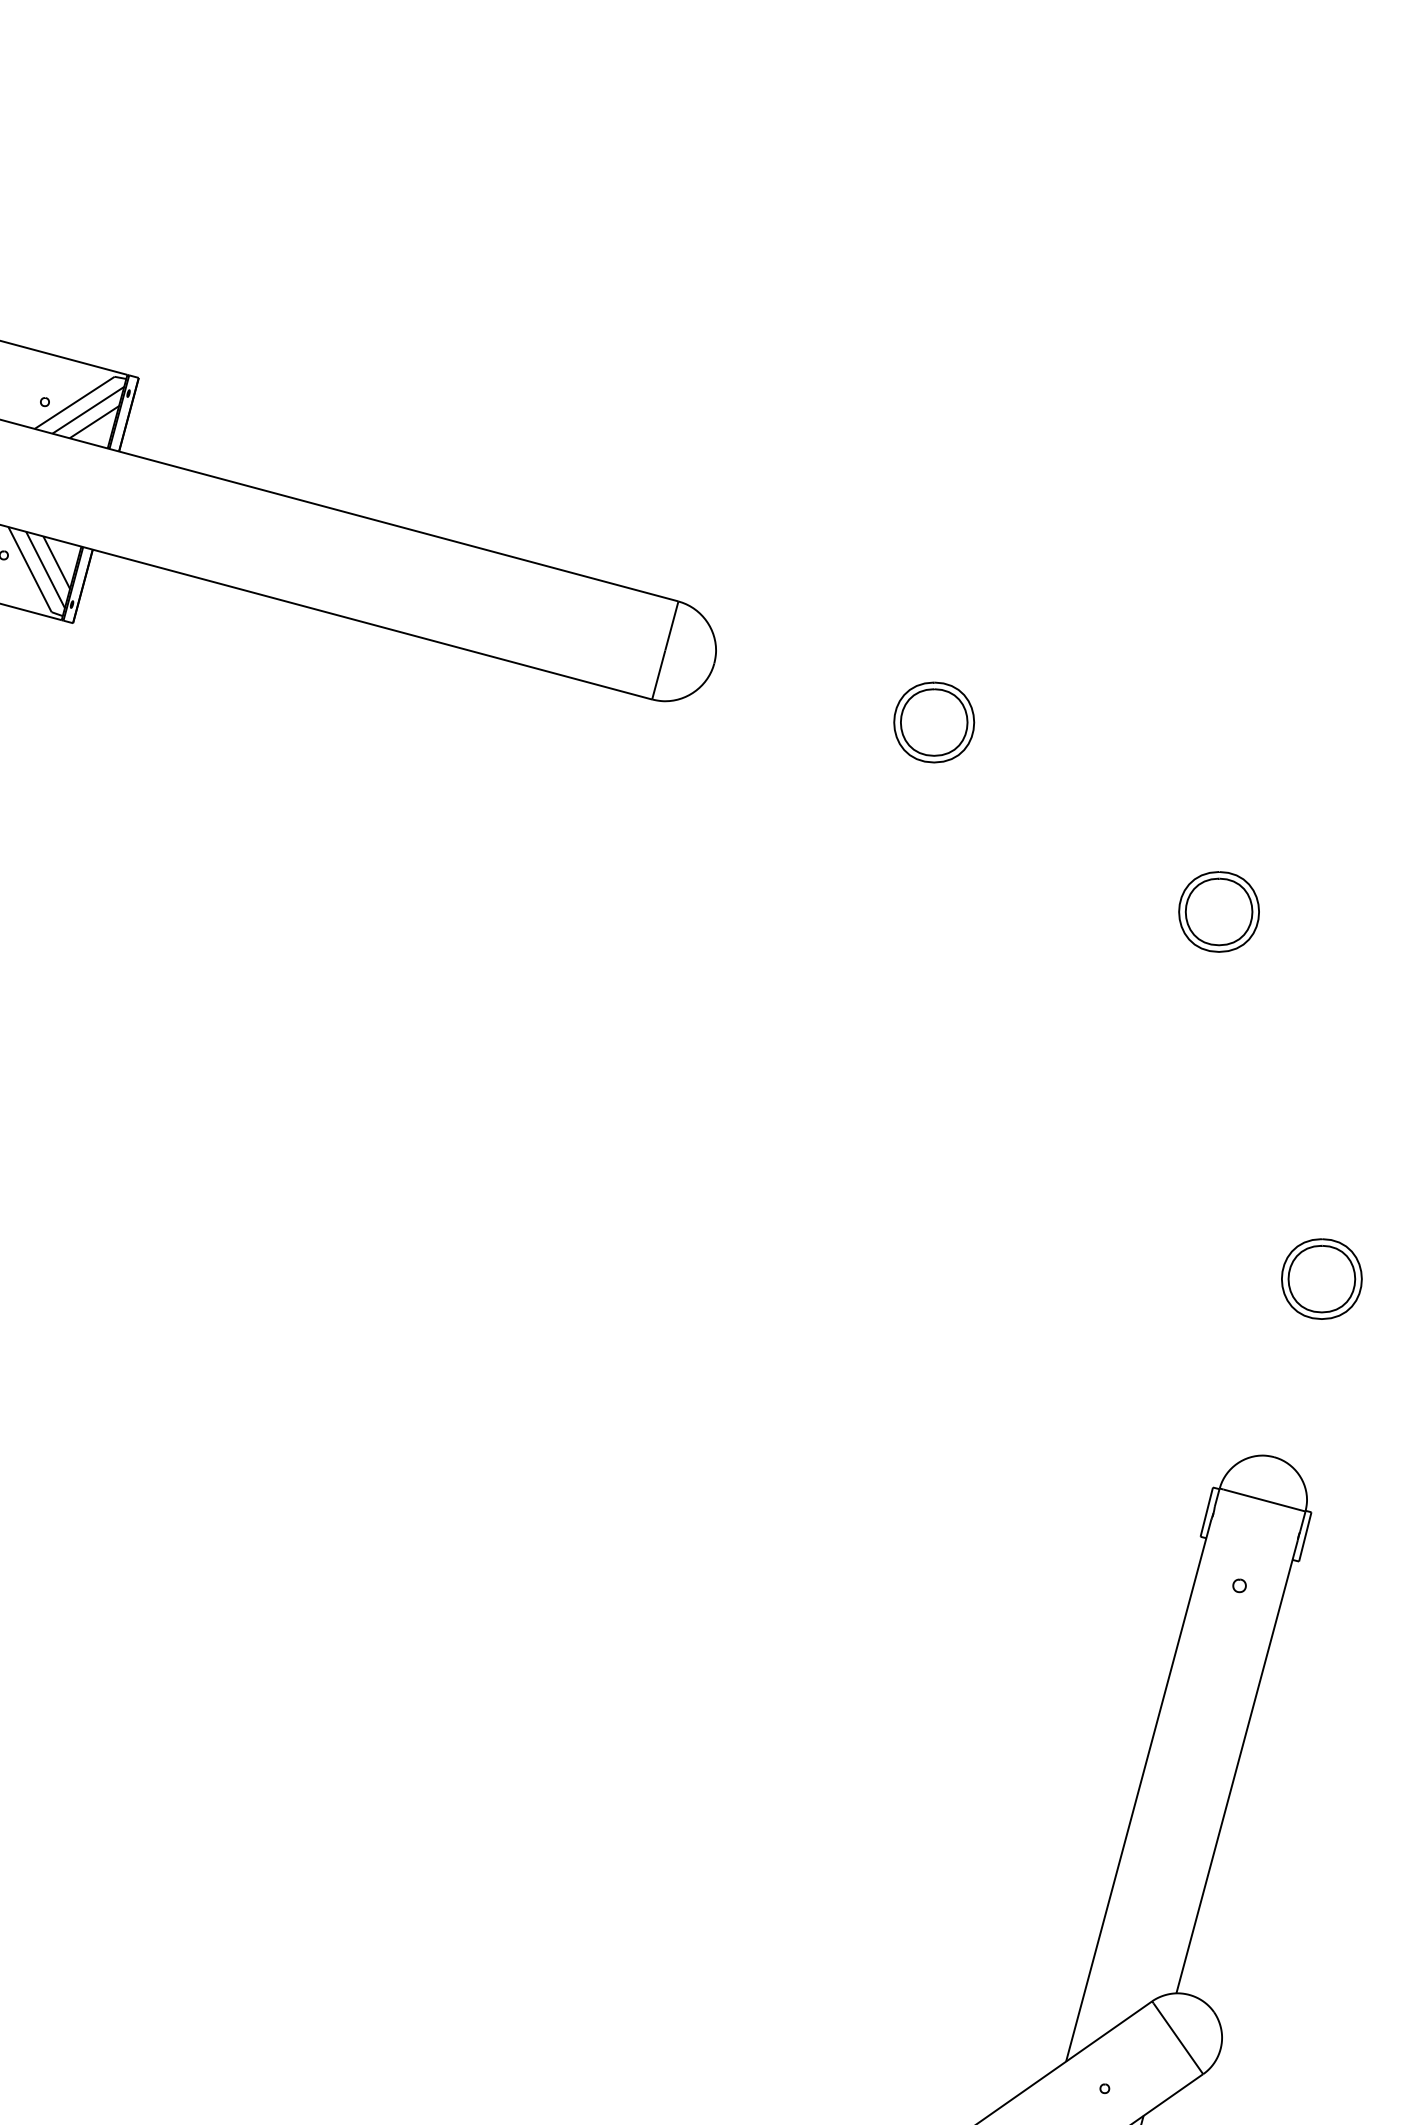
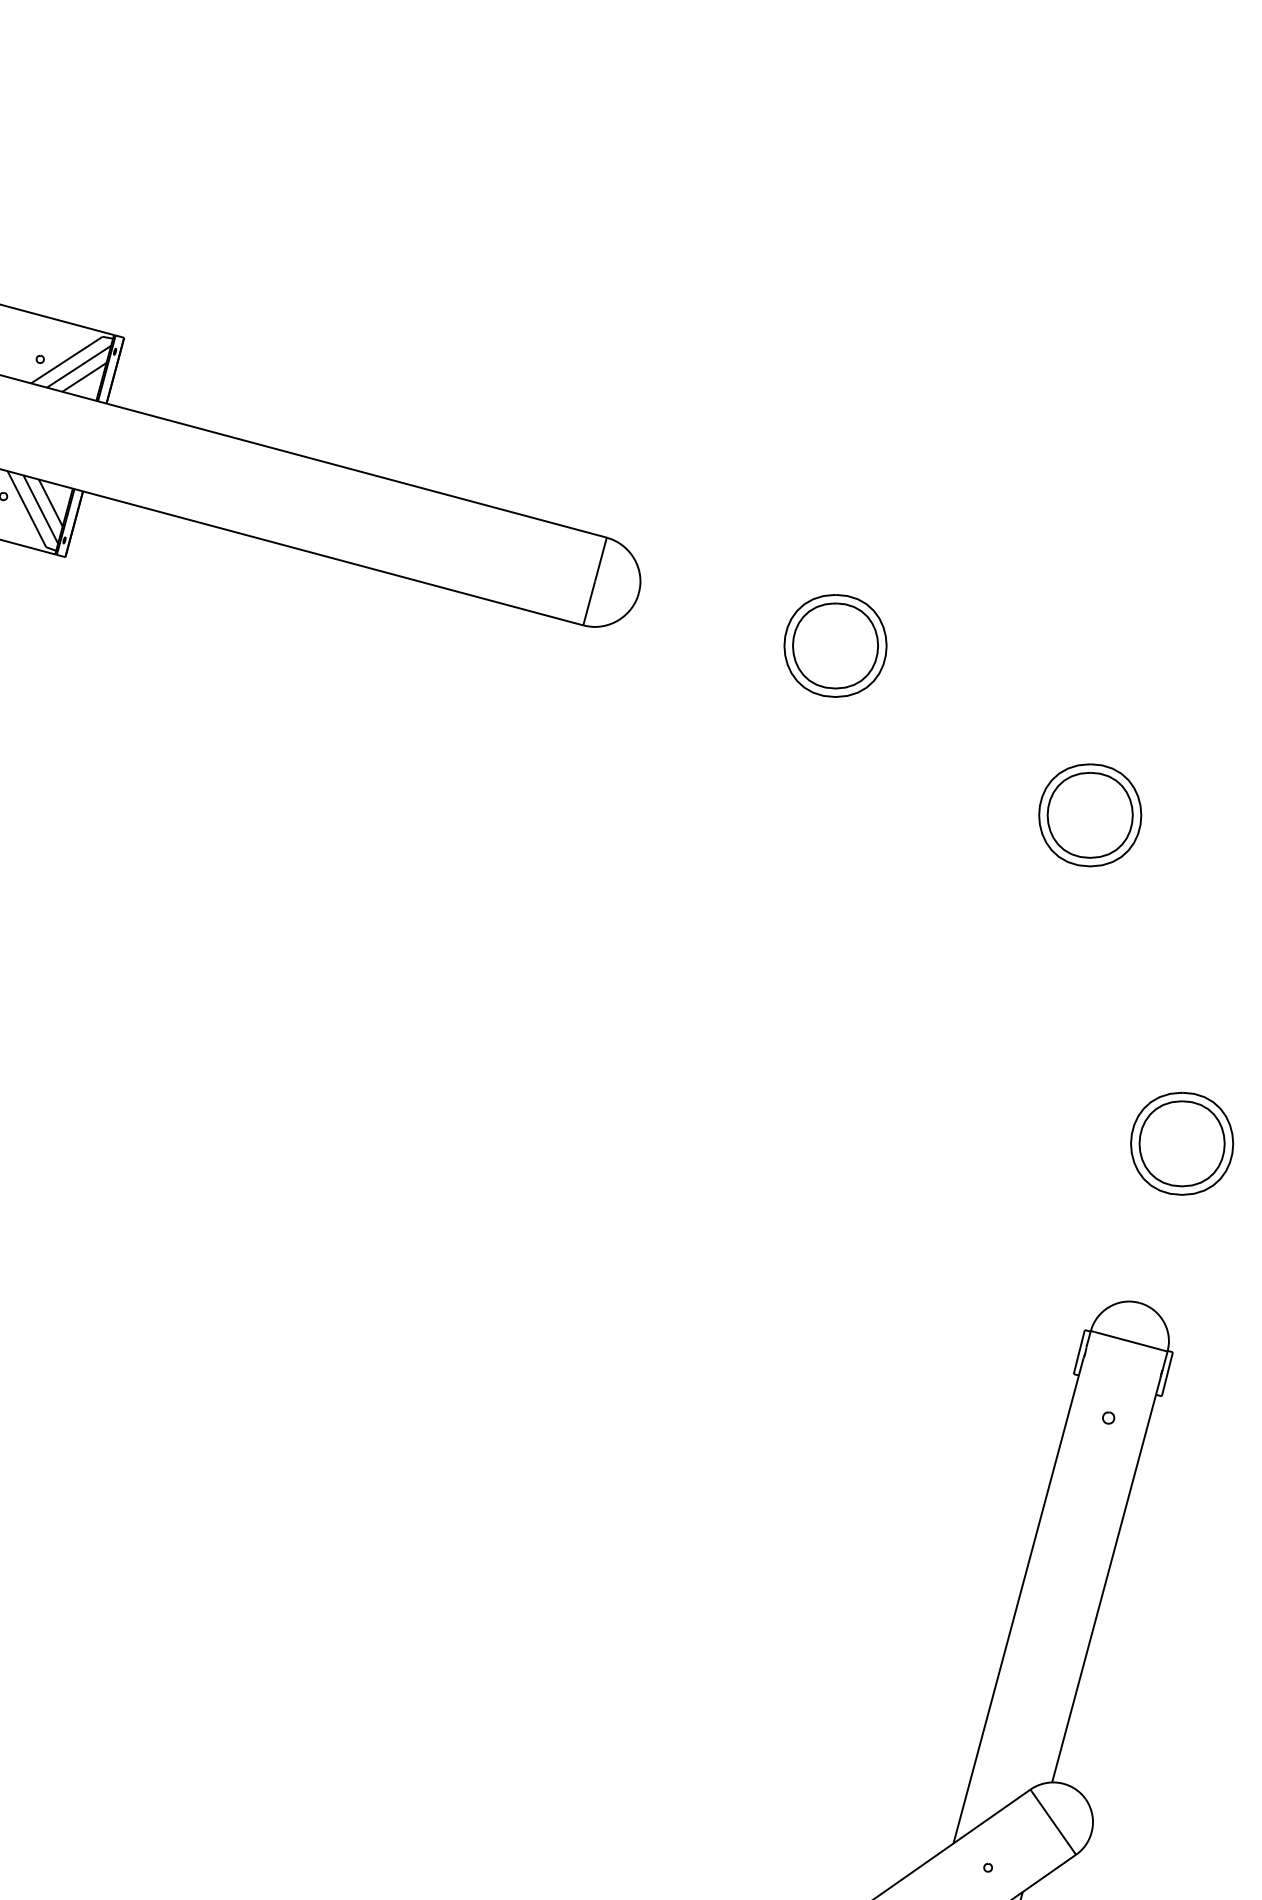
part: (934, 722) -> (835, 645), size x1.43
part: (1219, 912) -> (1090, 815), size x1.43
part: (1322, 1278) -> (1182, 1143), size x1.43

